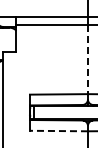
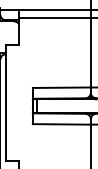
line: (87, 59) -> (90, 52), dashed -> solid
line: (58, 131) -> (61, 124), dashed -> solid

